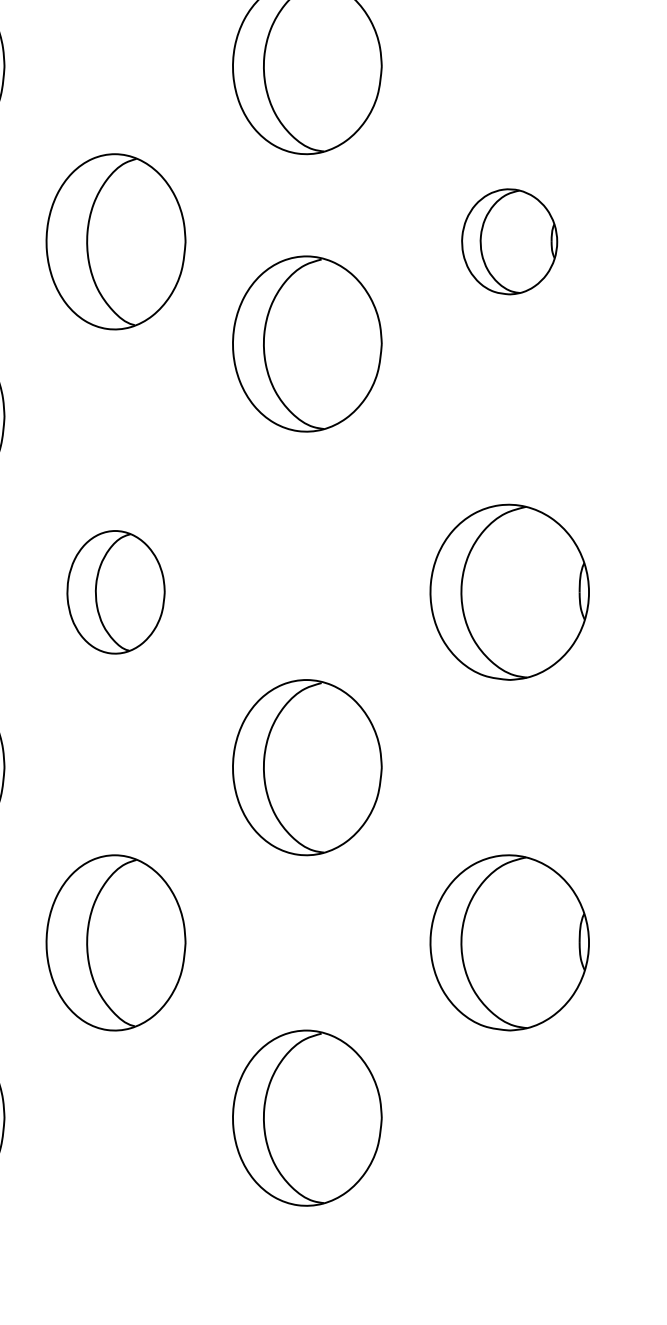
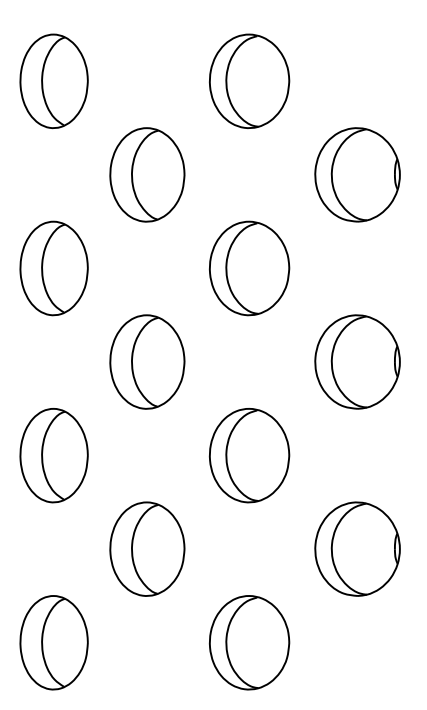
part: (509, 241) -> (357, 174), size x1.67
part: (307, 344) -> (249, 268), moved
part: (116, 591) -> (147, 361), size x1.43

